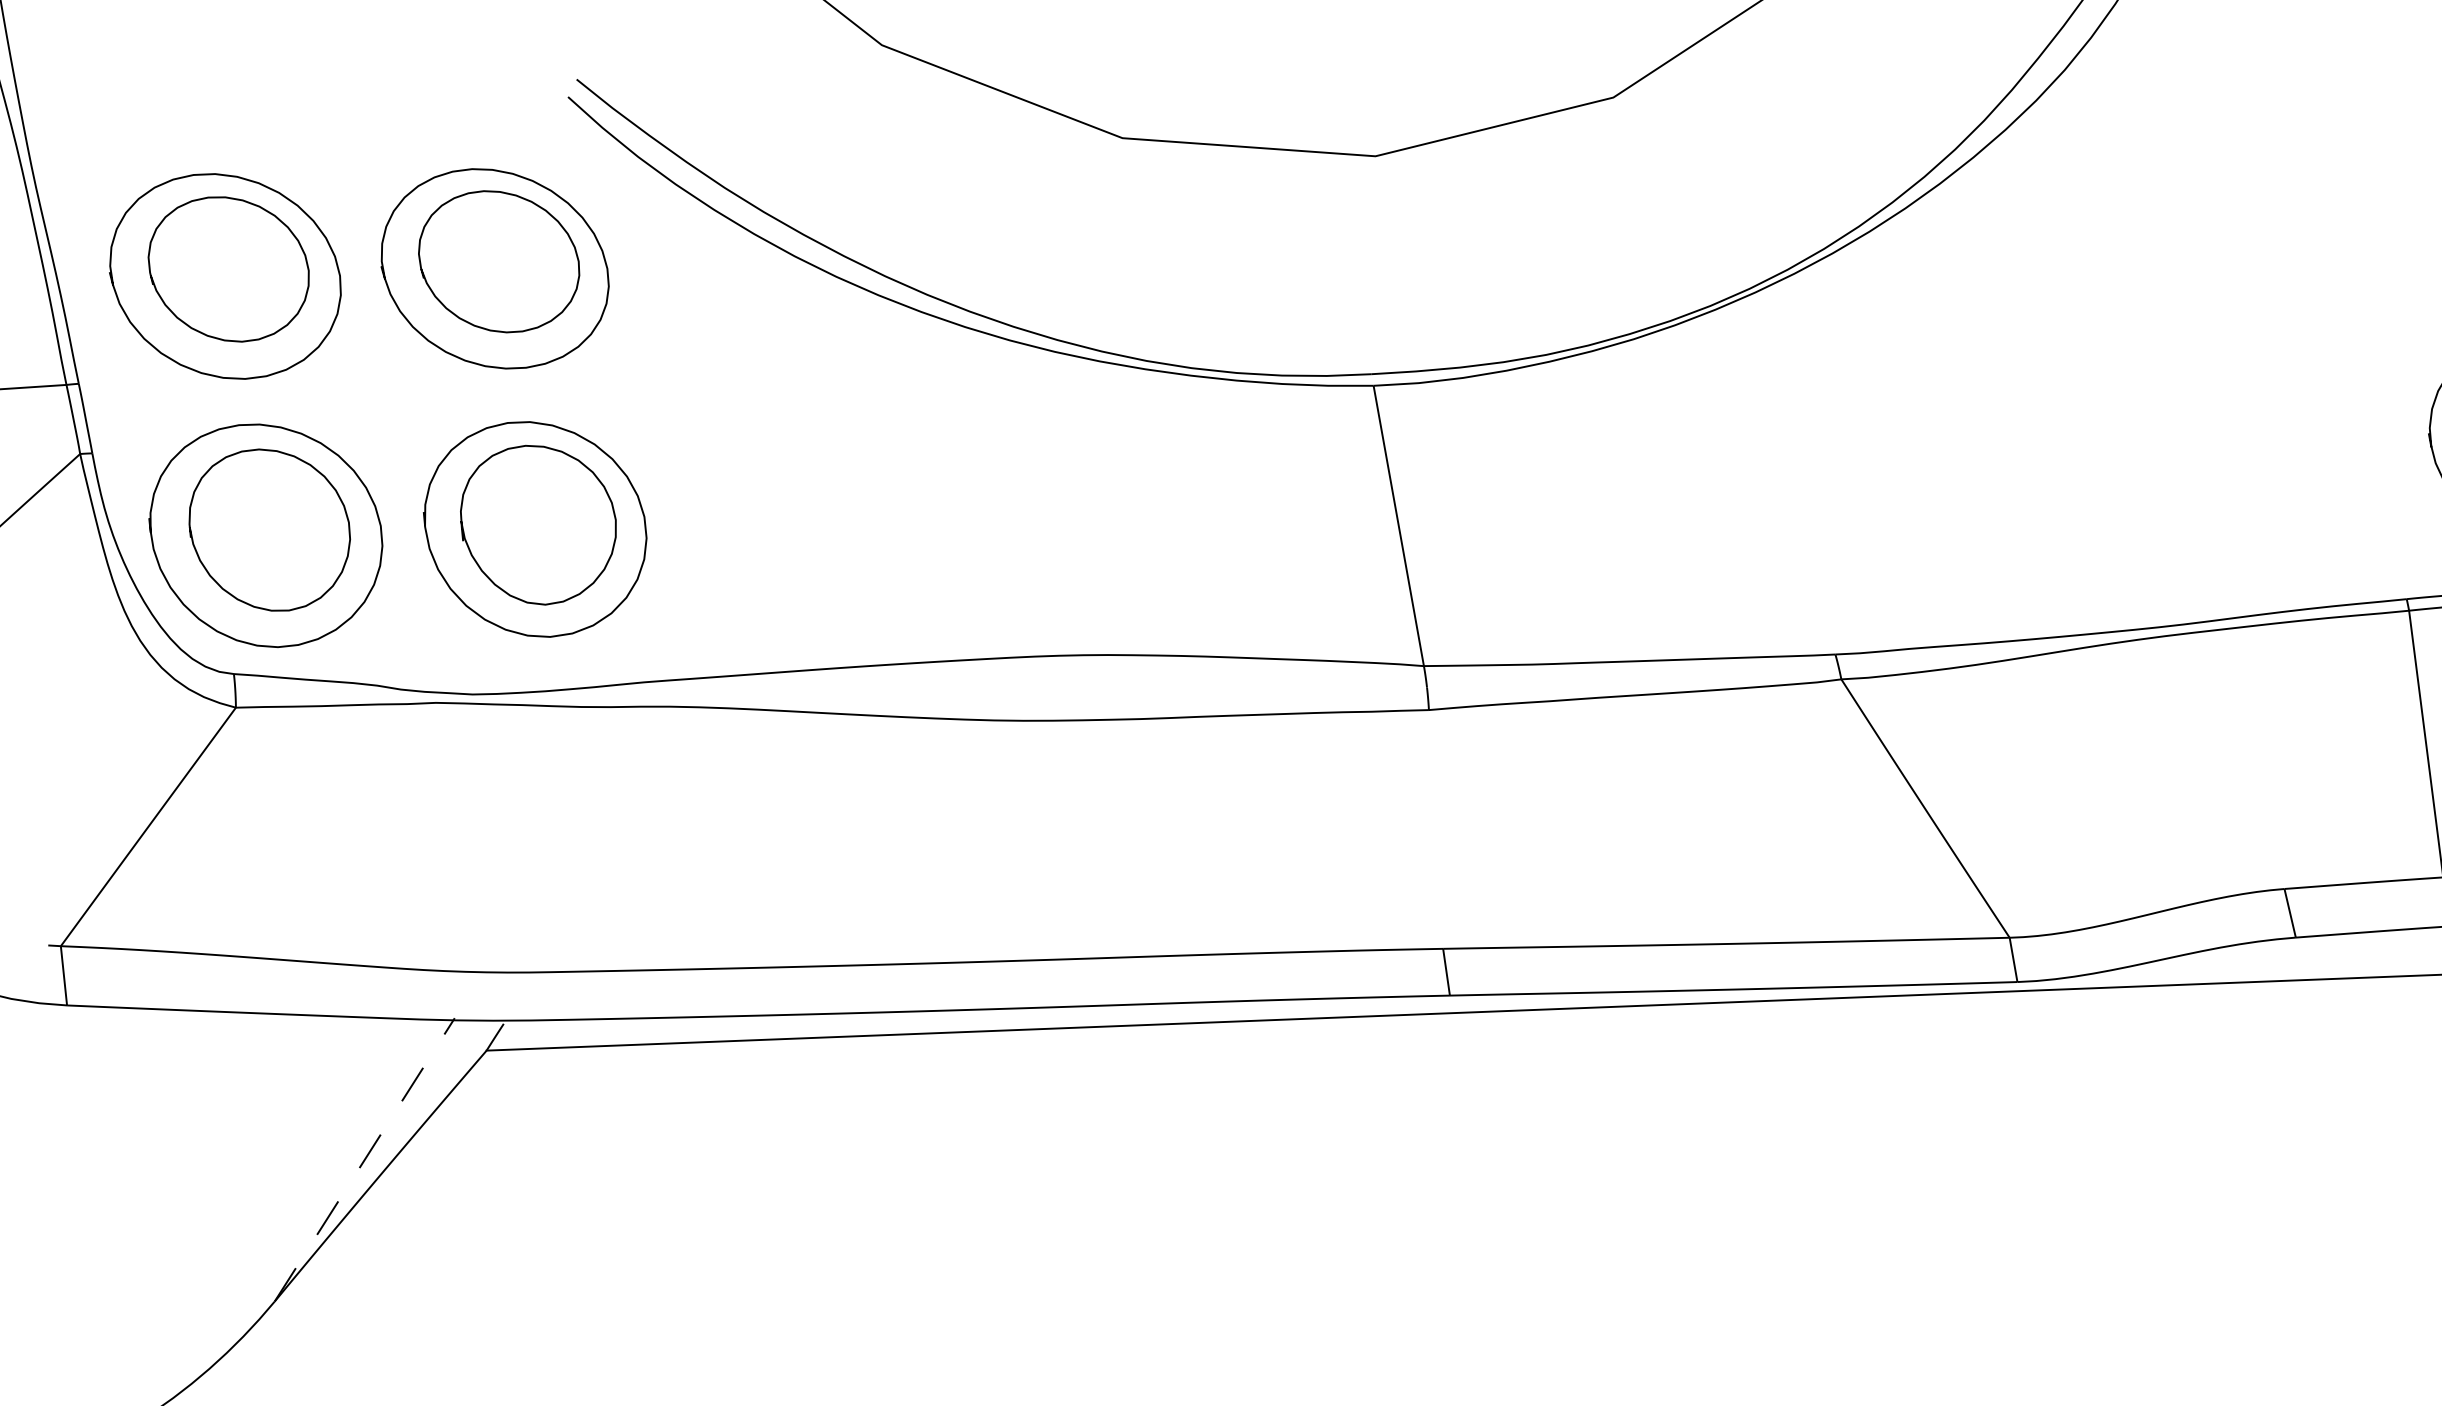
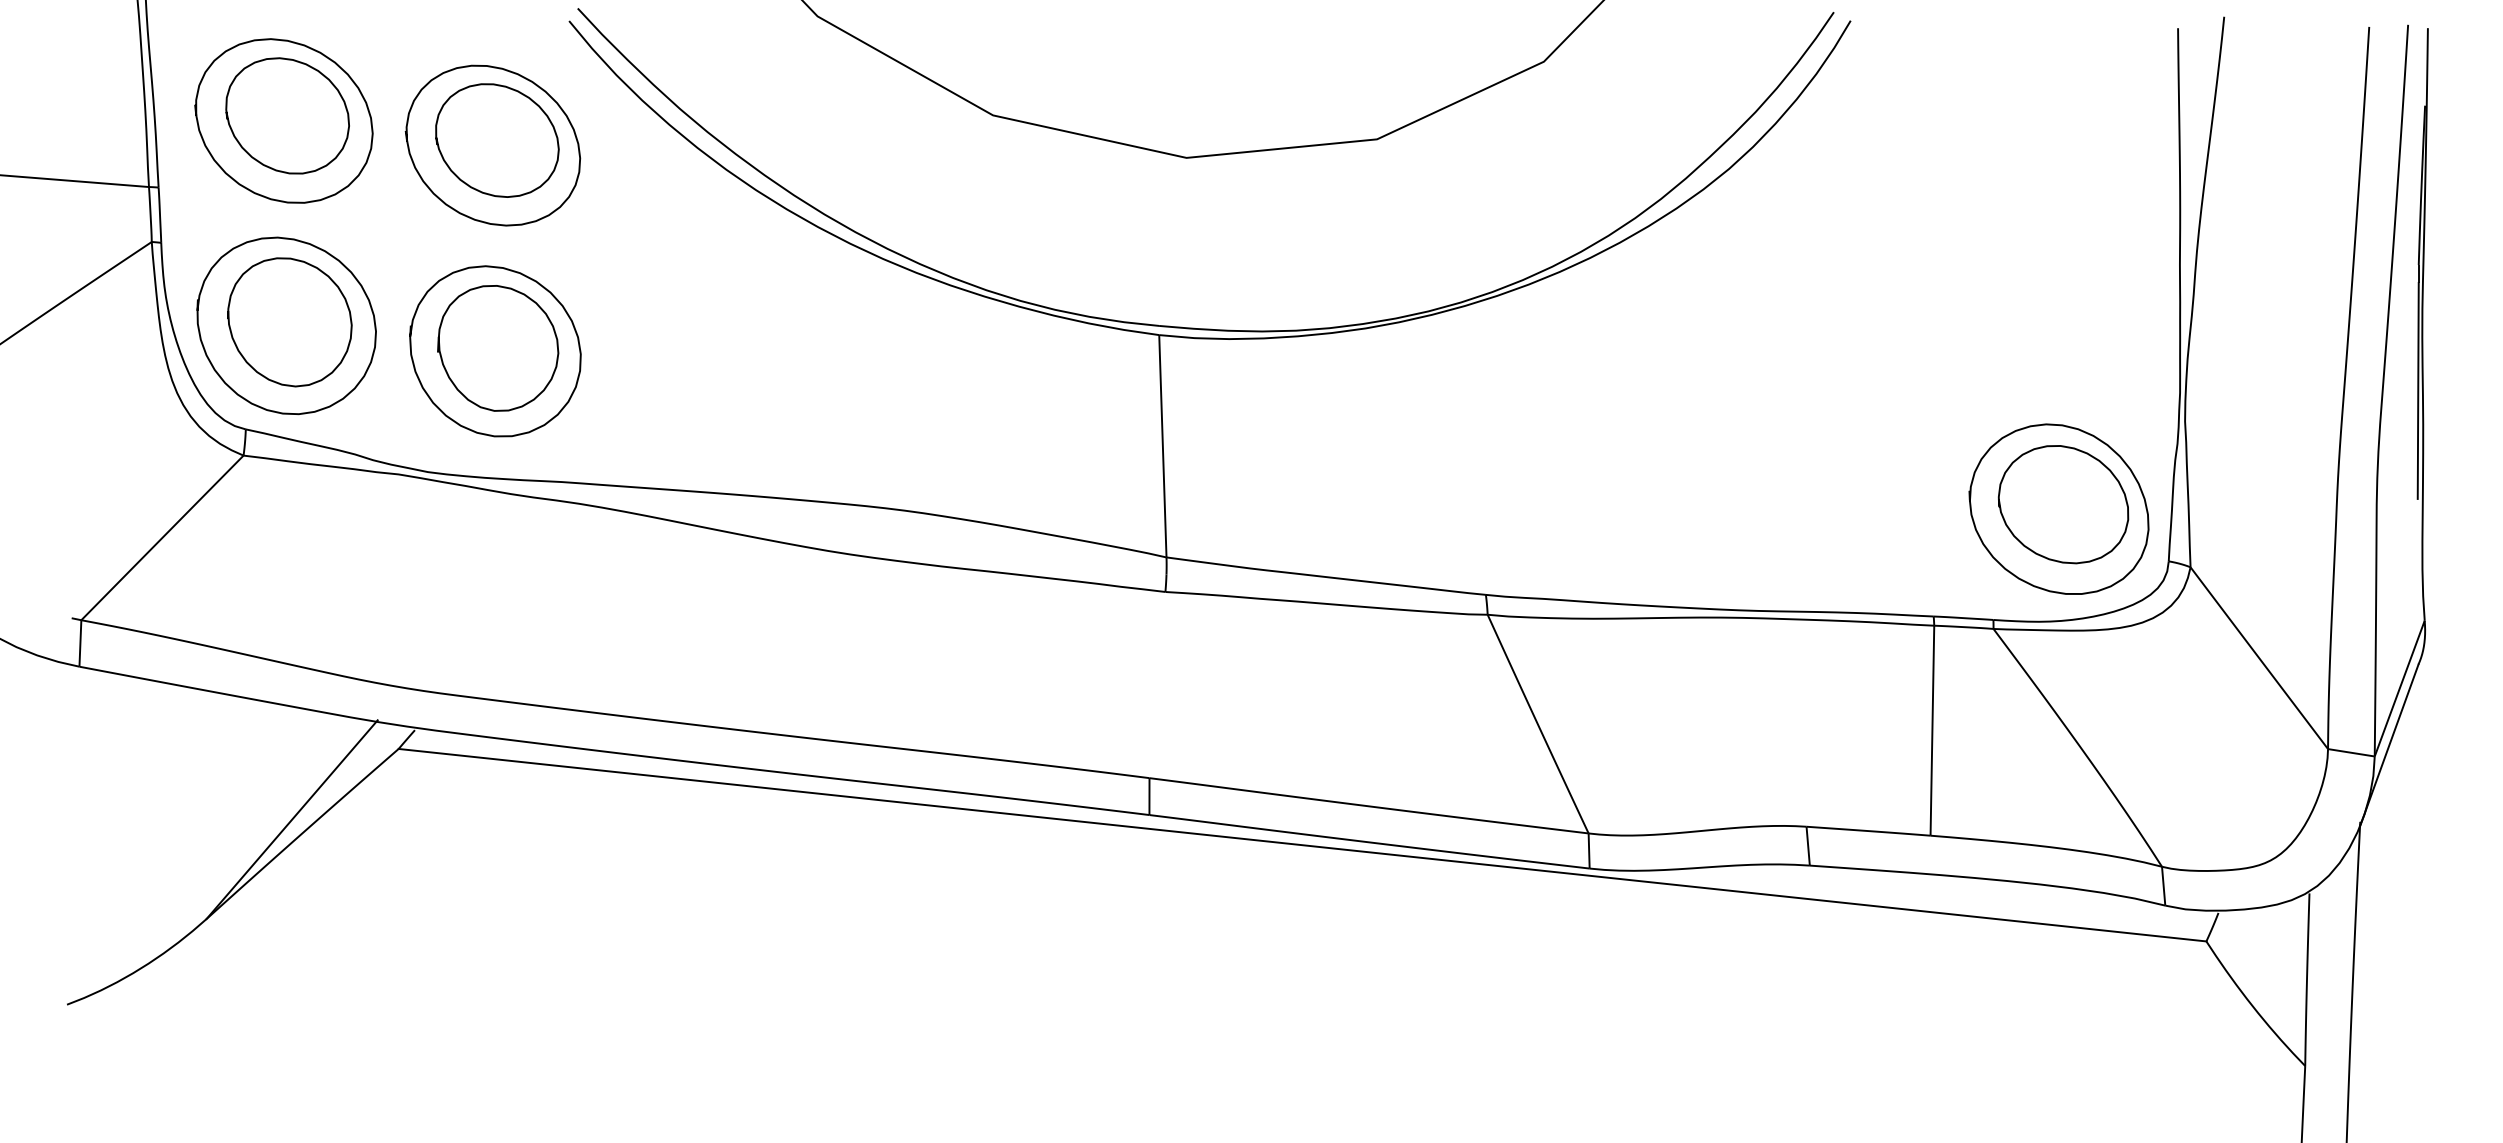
line: (365, 1159) -> (292, 819), dashed -> solid

